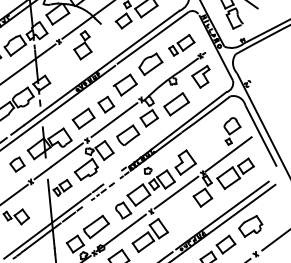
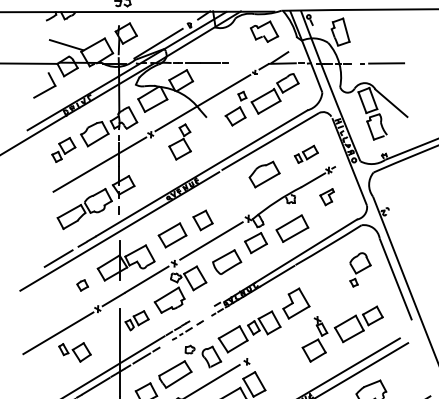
part: (181, 45) -> (306, 154), size x0.7
part: (200, 76) -> (326, 196), size x0.6
part: (125, 84) -> (229, 197), removed
line: (228, 154) -> (351, 298), removed
part: (17, 164) -> (82, 285), size x0.6
part: (147, 170) -> (189, 349), moved
line: (175, 192) -> (280, 340), removed

